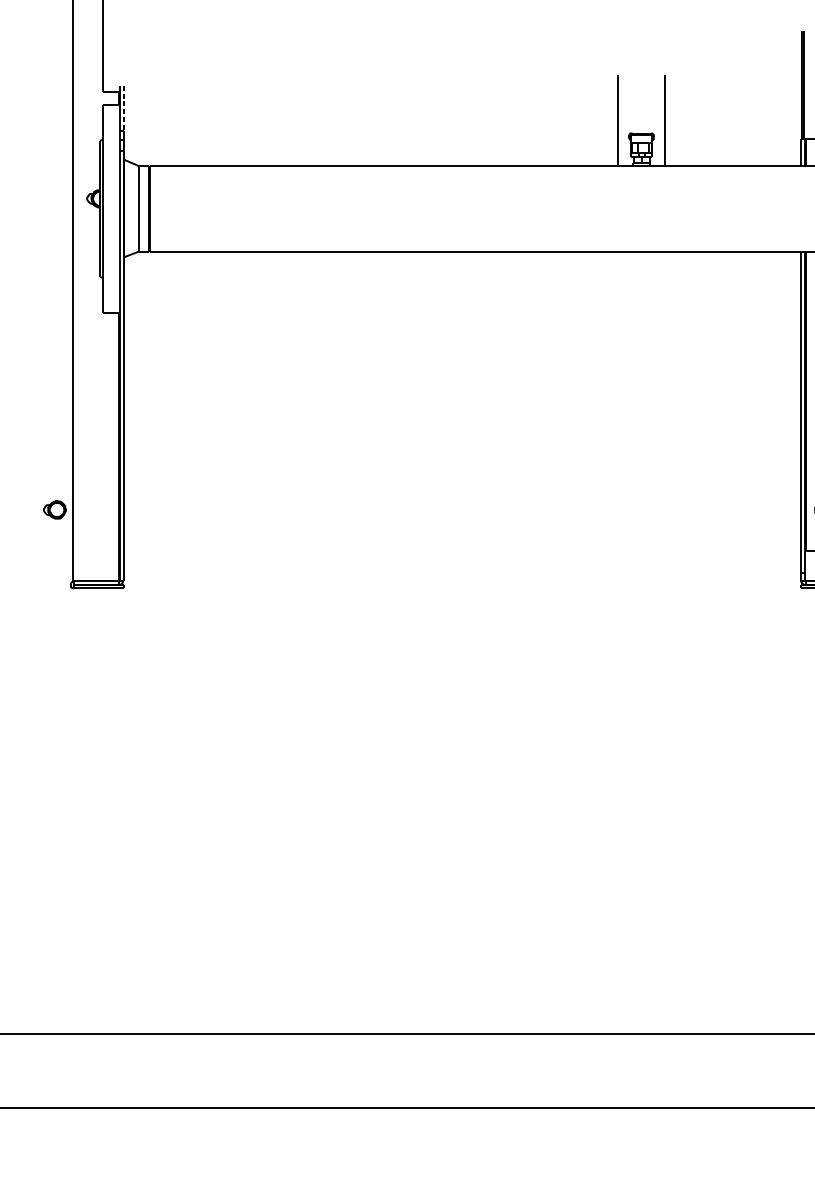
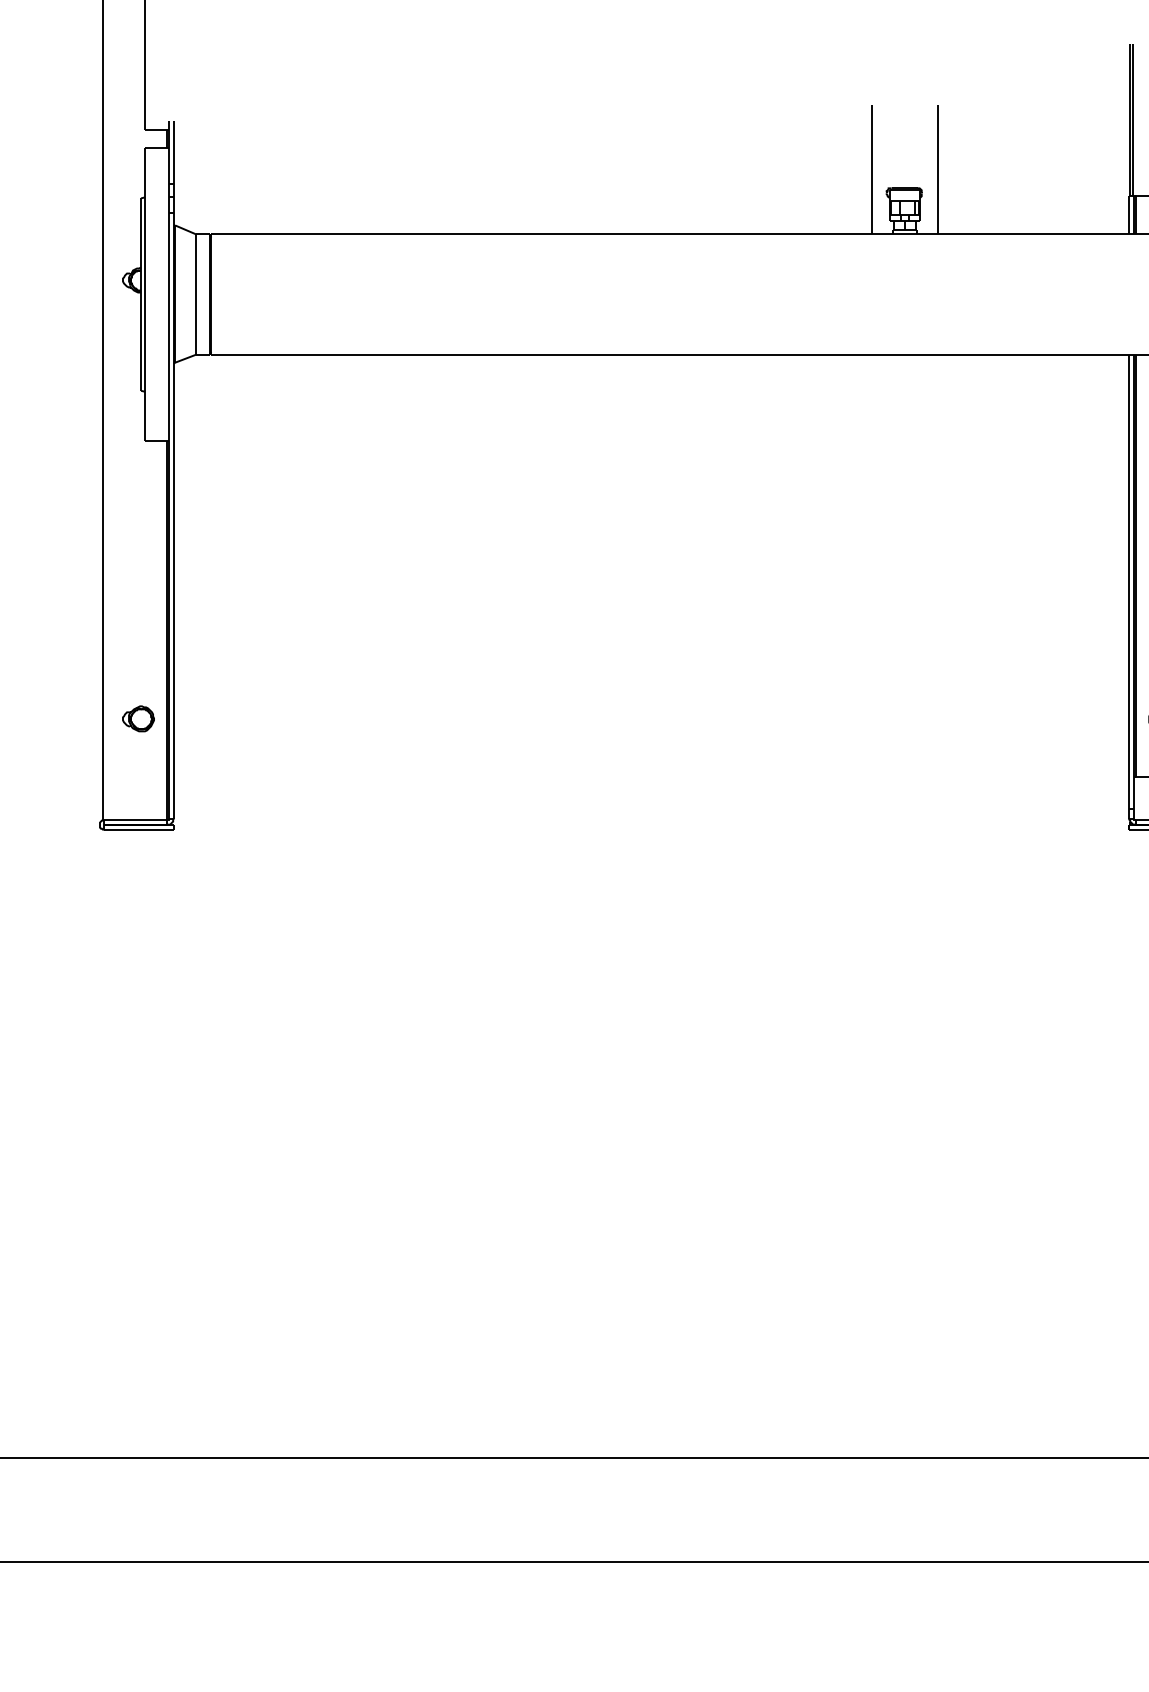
line: (123, 108) -> (174, 152), dashed -> solid
part: (54, 509) -> (138, 718), moved

